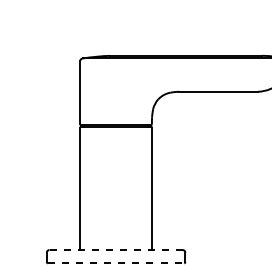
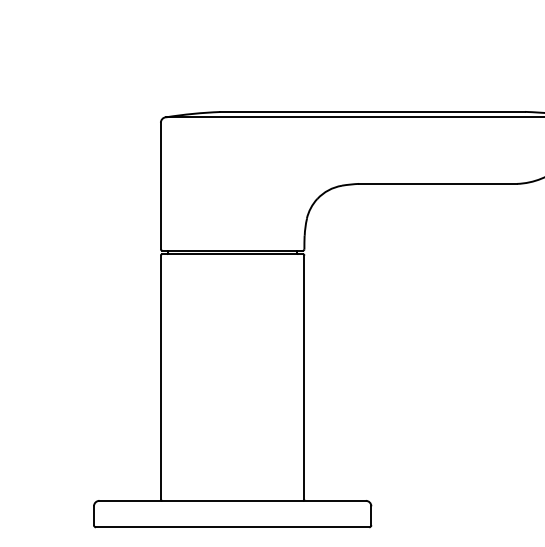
line: (116, 250) -> (233, 501), dashed -> solid
line: (116, 263) -> (233, 527), dashed -> solid

